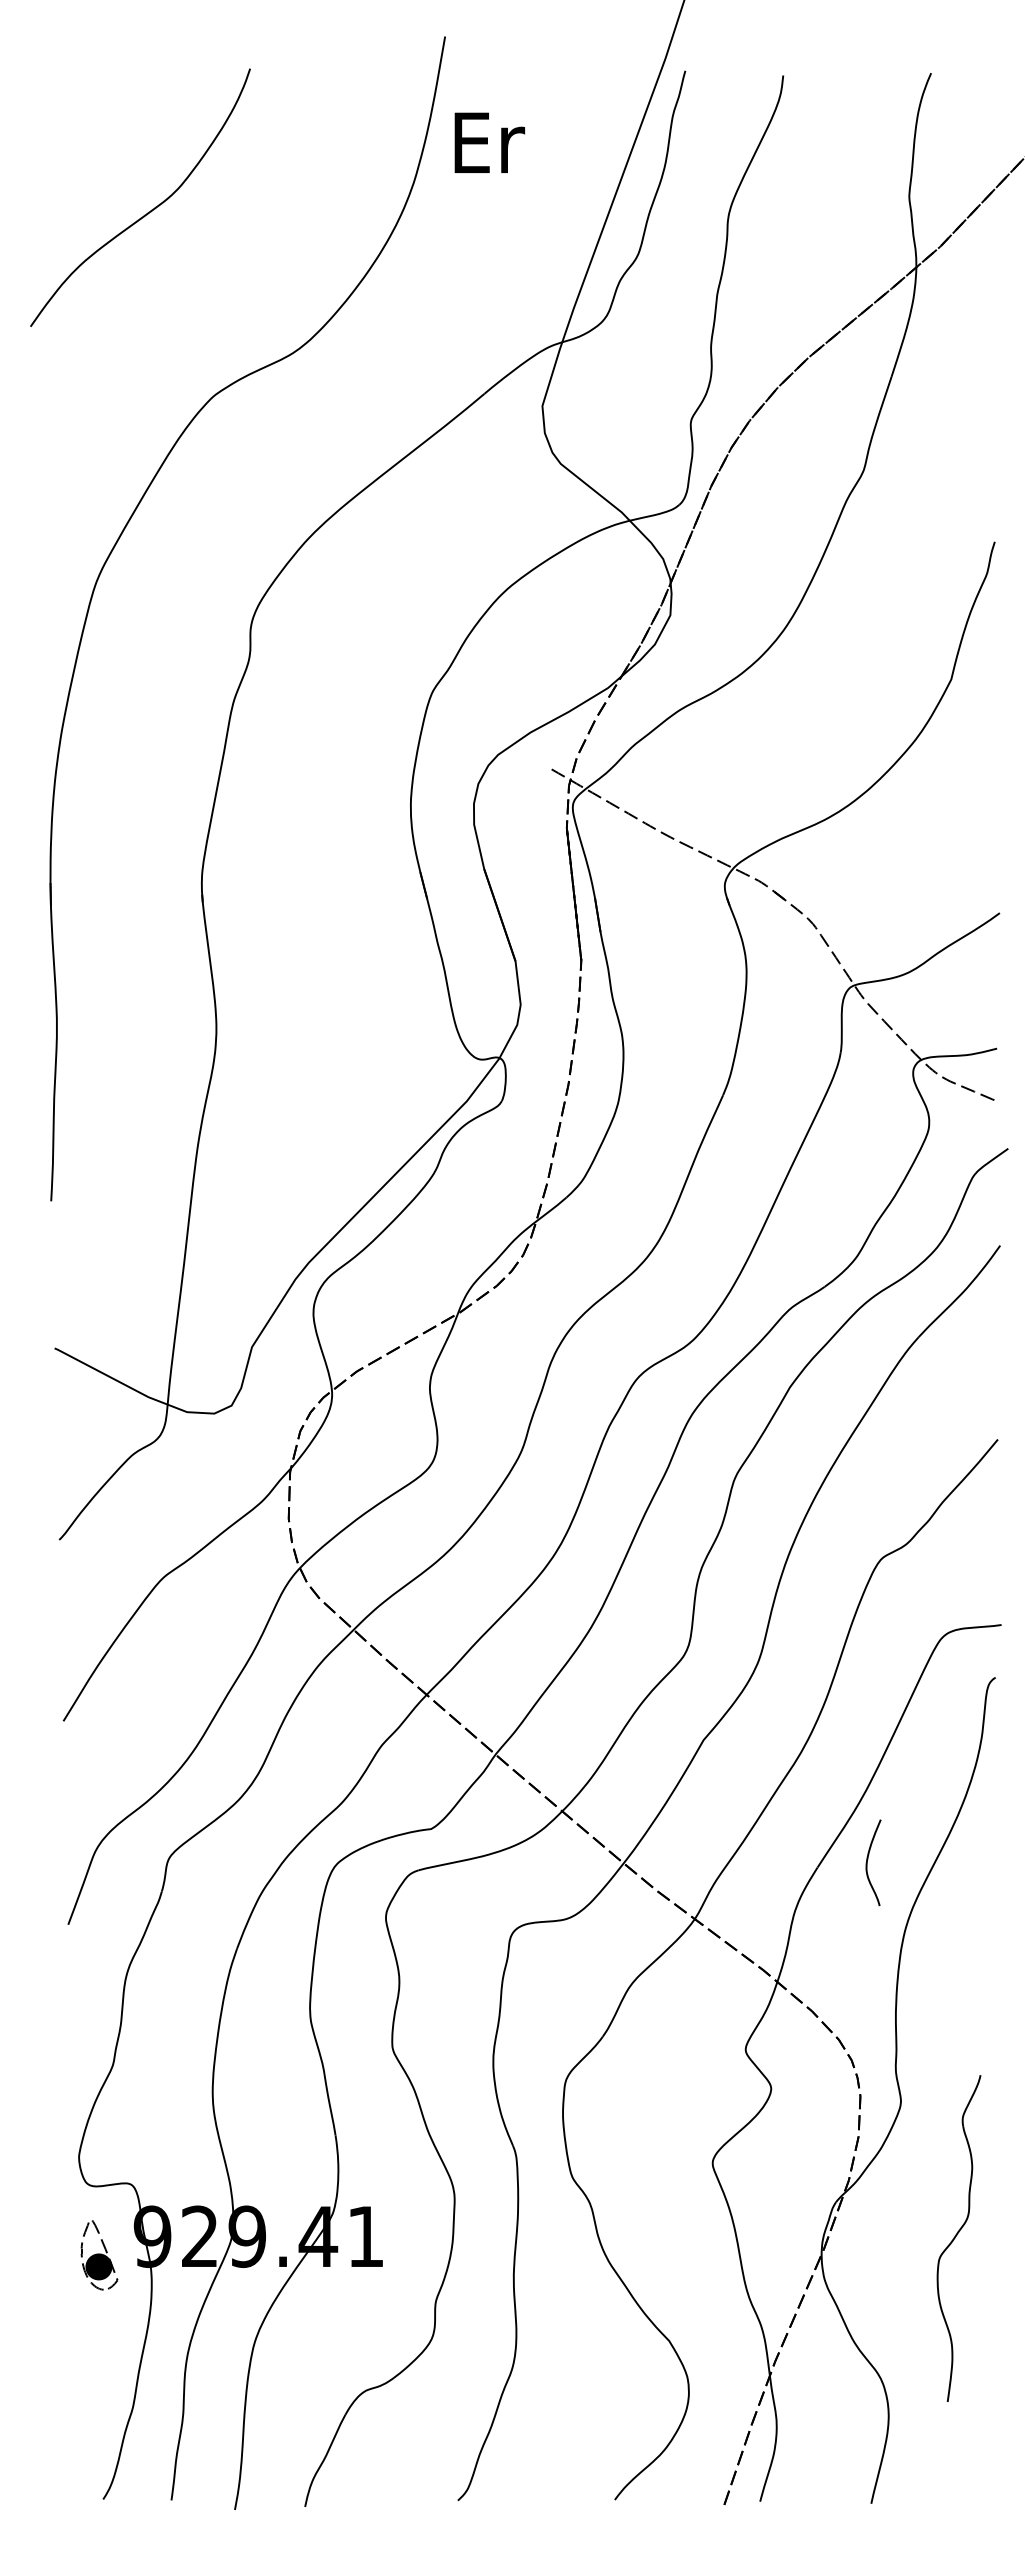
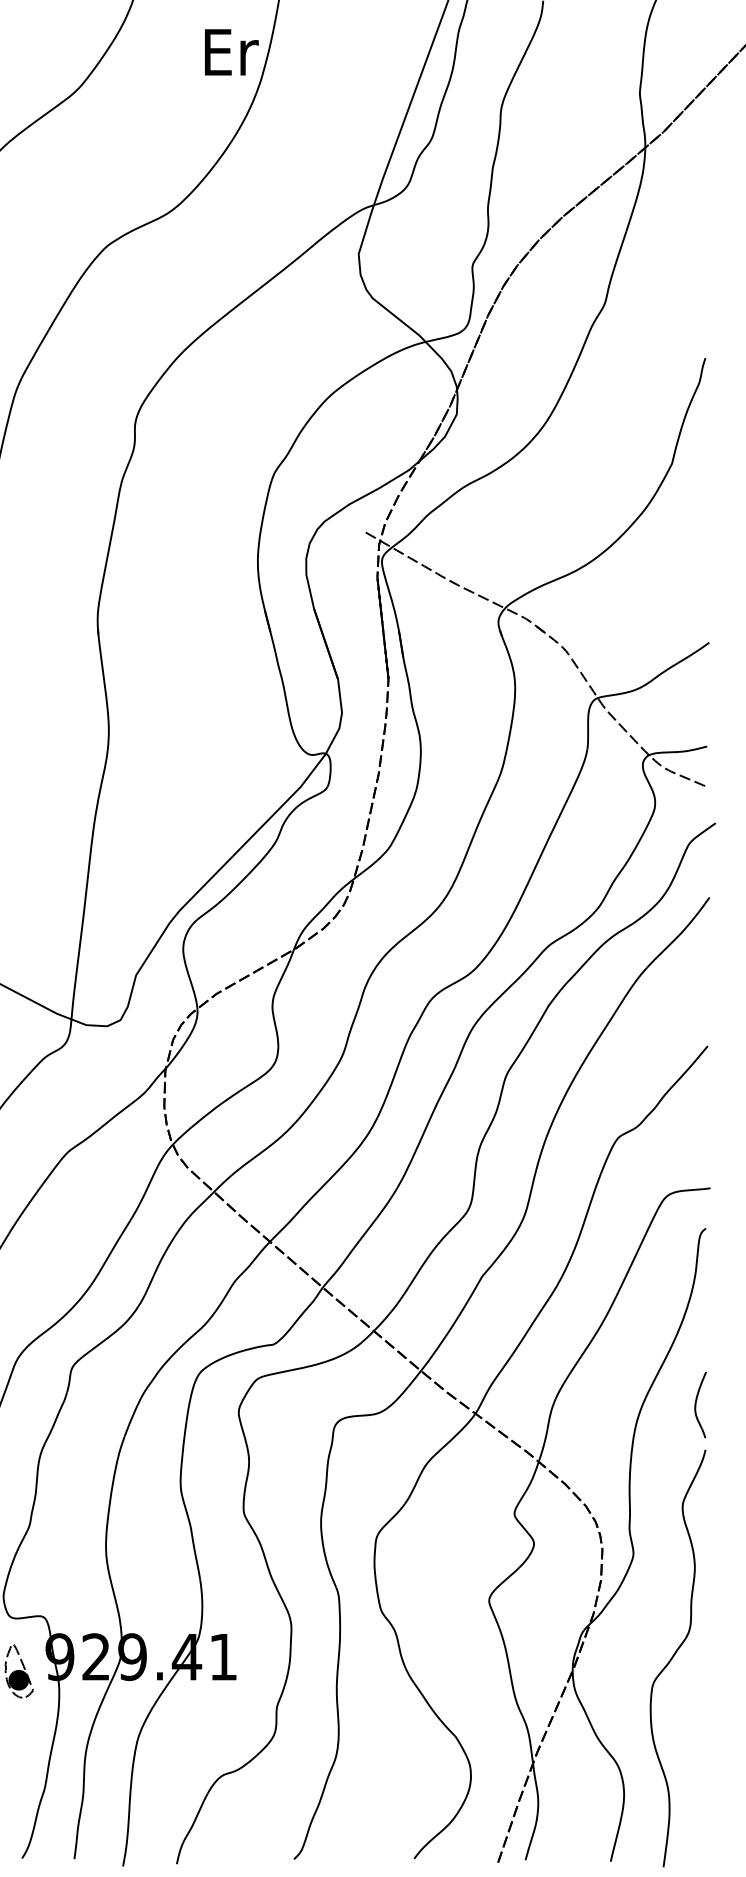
text: (489, 142) -> (231, 52), moved
curve: (868, 1859) -> (696, 1402), moved
part: (958, 2238) -> (677, 1658), size x1.67

